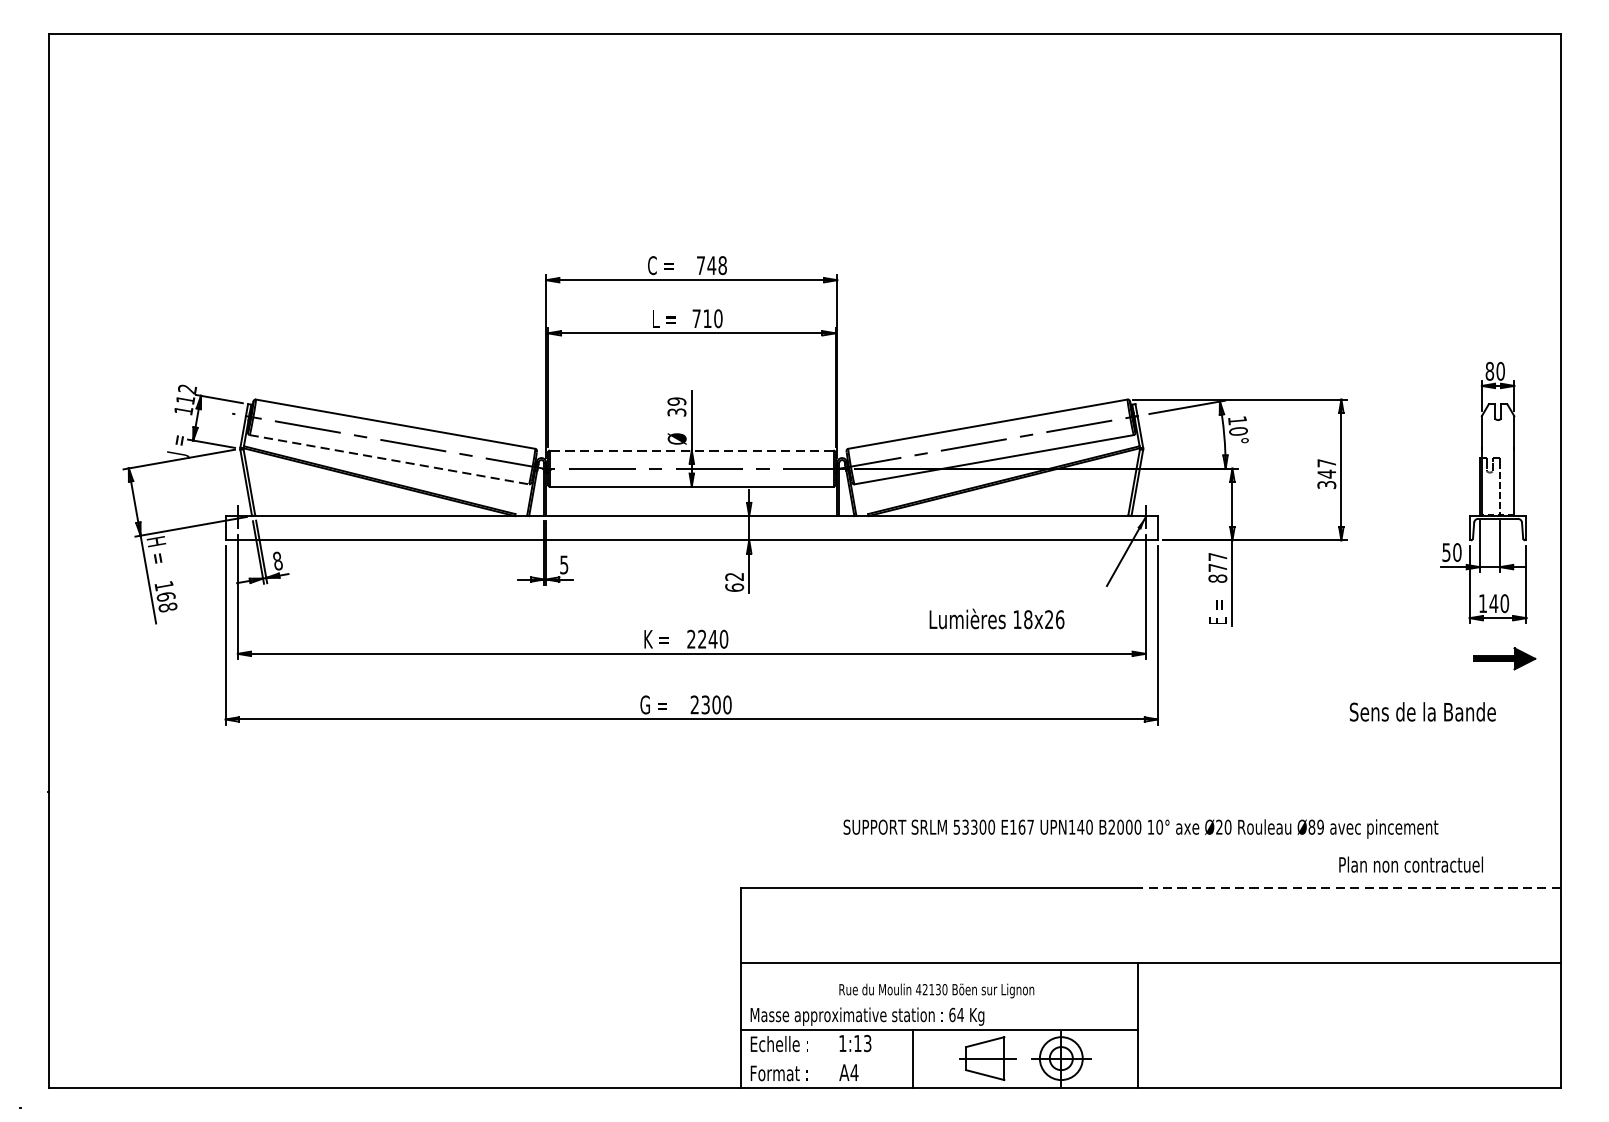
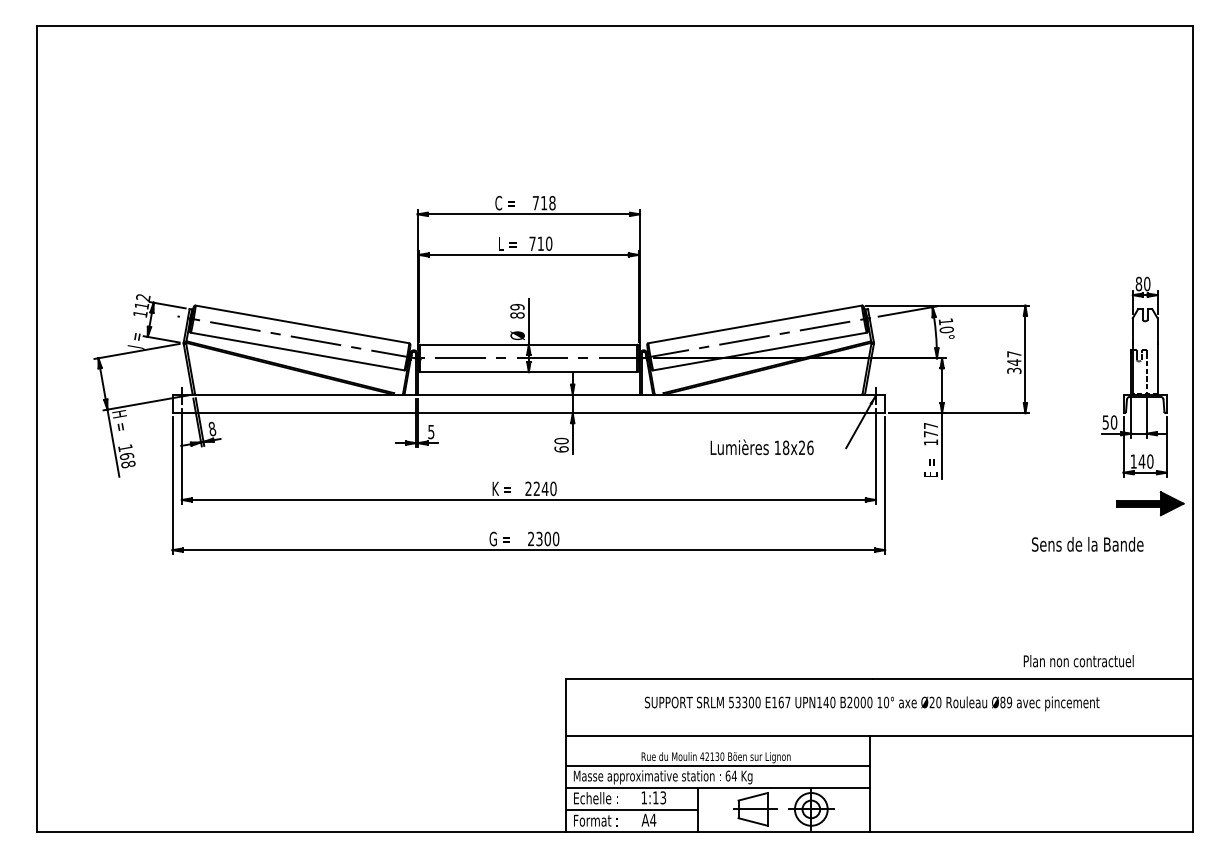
text: (710, 266) -> (543, 203), 748 -> 718
text: (676, 412) -> (517, 315), 39 -> 89
line: (691, 450) -> (528, 344), dashed -> solid
line: (390, 459) -> (298, 351), dashed -> solid
text: (734, 576) -> (561, 440), 62 -> 60
text: (1217, 578) -> (930, 442), 877 -> 177
text: (996, 619) -> (761, 447), moved
part: (1504, 658) -> (1150, 503), size x1.43
text: (1141, 828) -> (872, 703), moved
line: (1350, 887) -> (1032, 678), dashed -> solid
line: (938, 1001) -> (717, 765), added
line: (826, 1058) -> (631, 809), added

